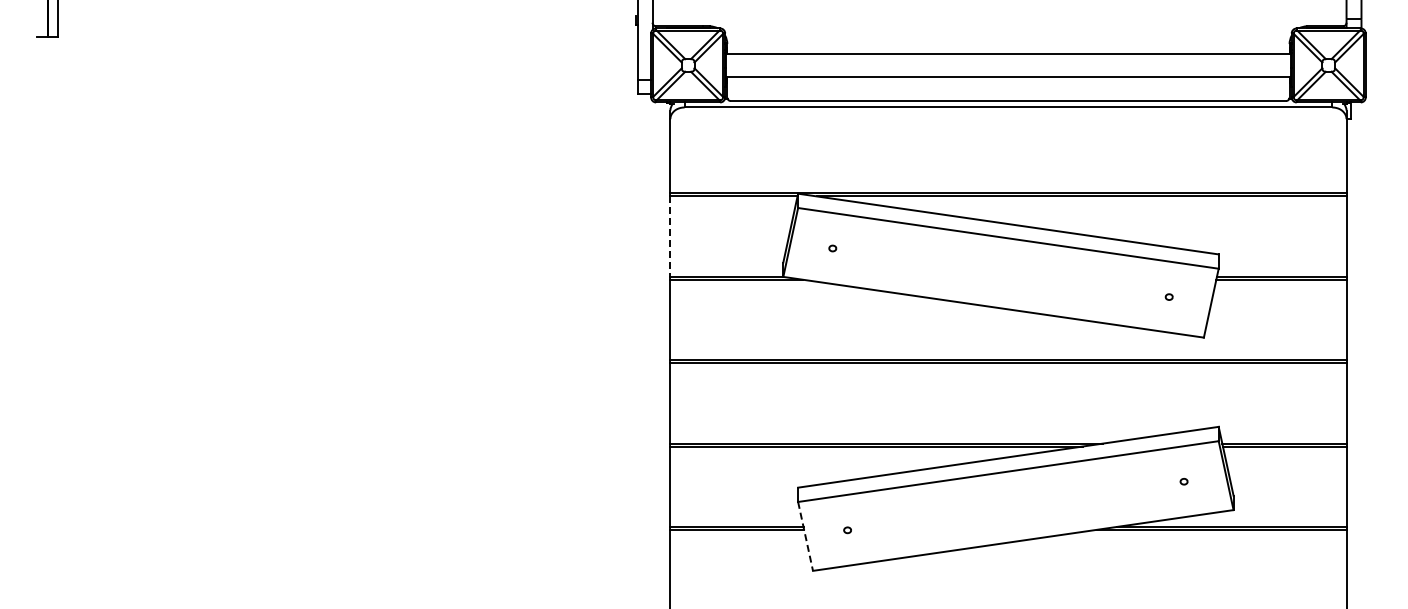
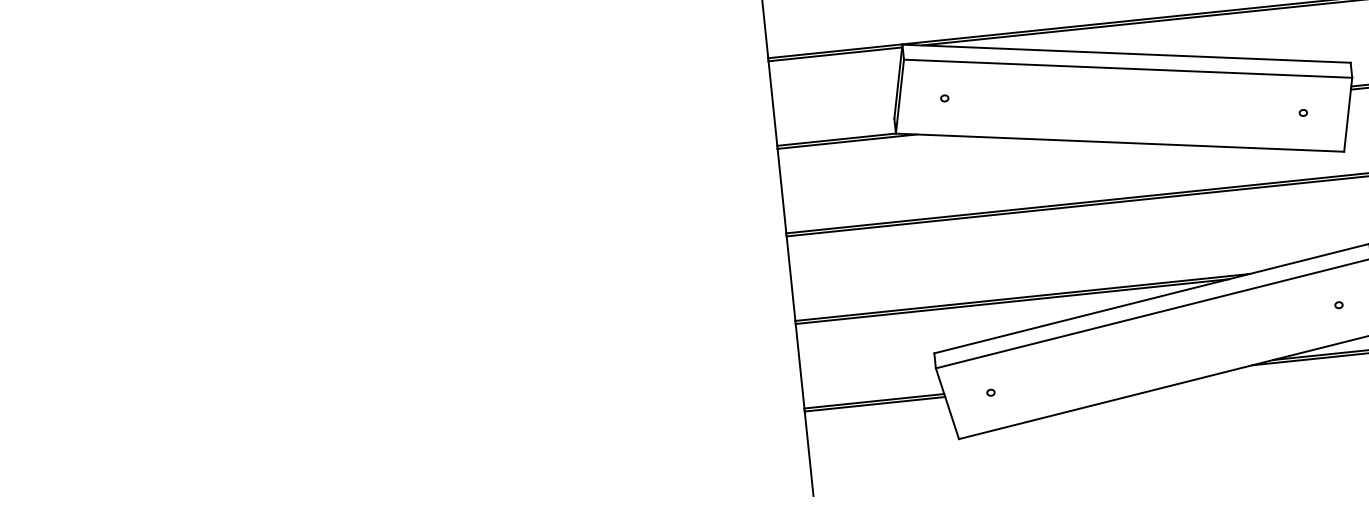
line: (670, 237) -> (773, 104), dashed -> solid
line: (805, 536) -> (947, 403), dashed -> solid

